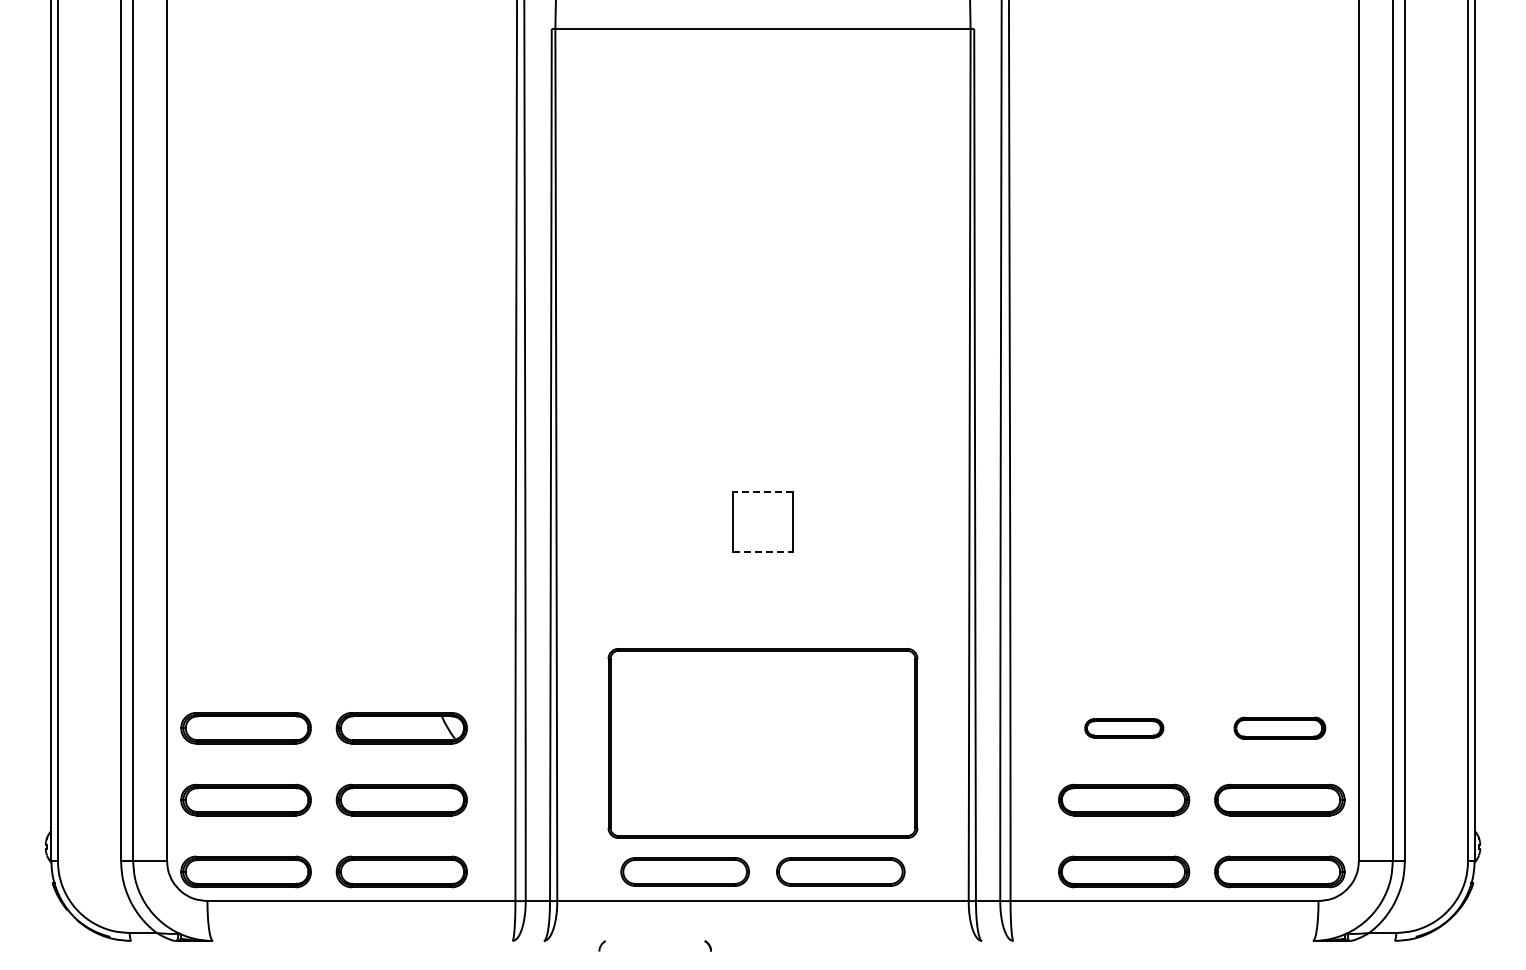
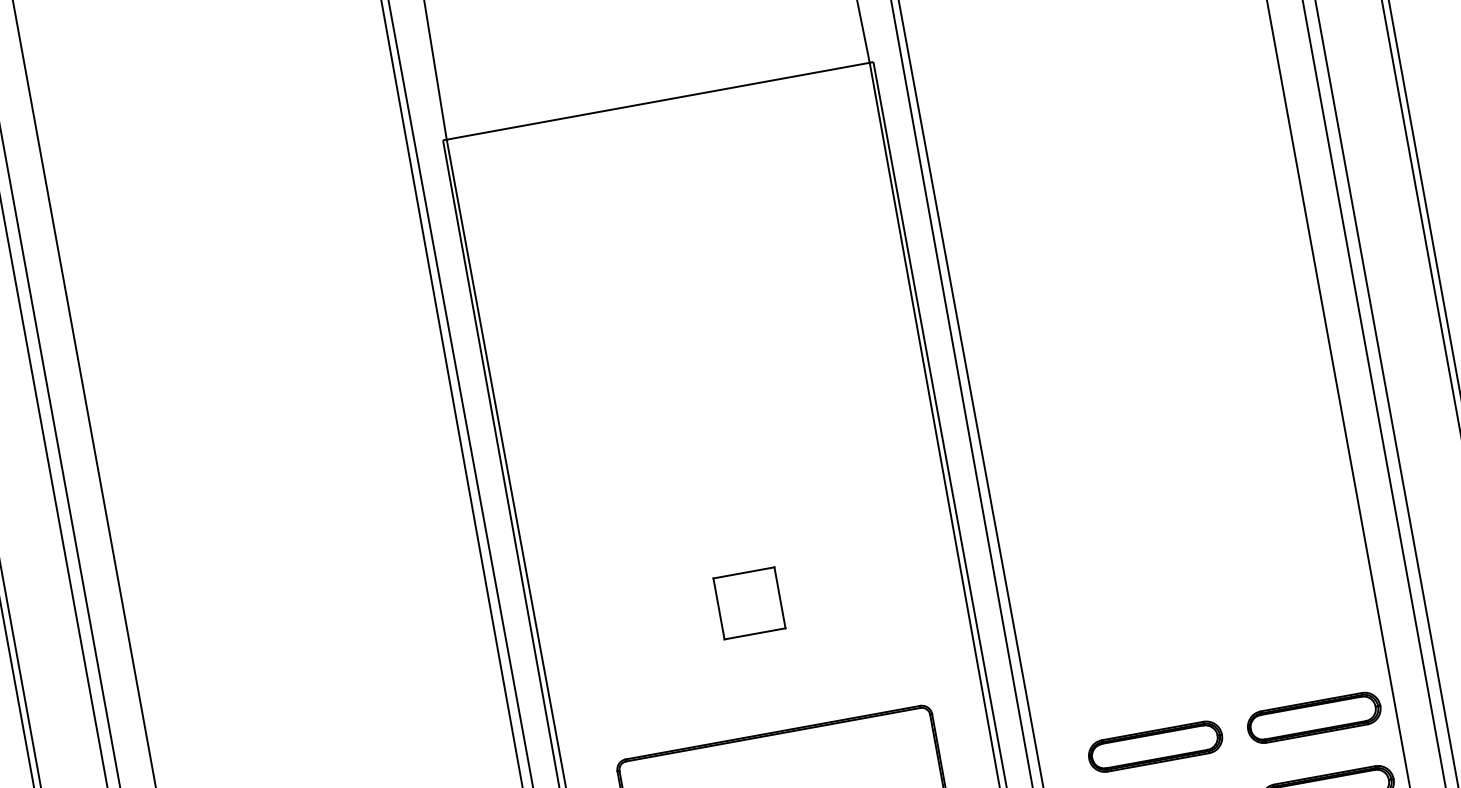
line: (763, 492) -> (744, 573), dashed -> solid
line: (763, 551) -> (755, 633), dashed -> solid
part: (1124, 728) -> (1156, 746), size x1.67
part: (1279, 728) -> (1313, 718), size x1.43

